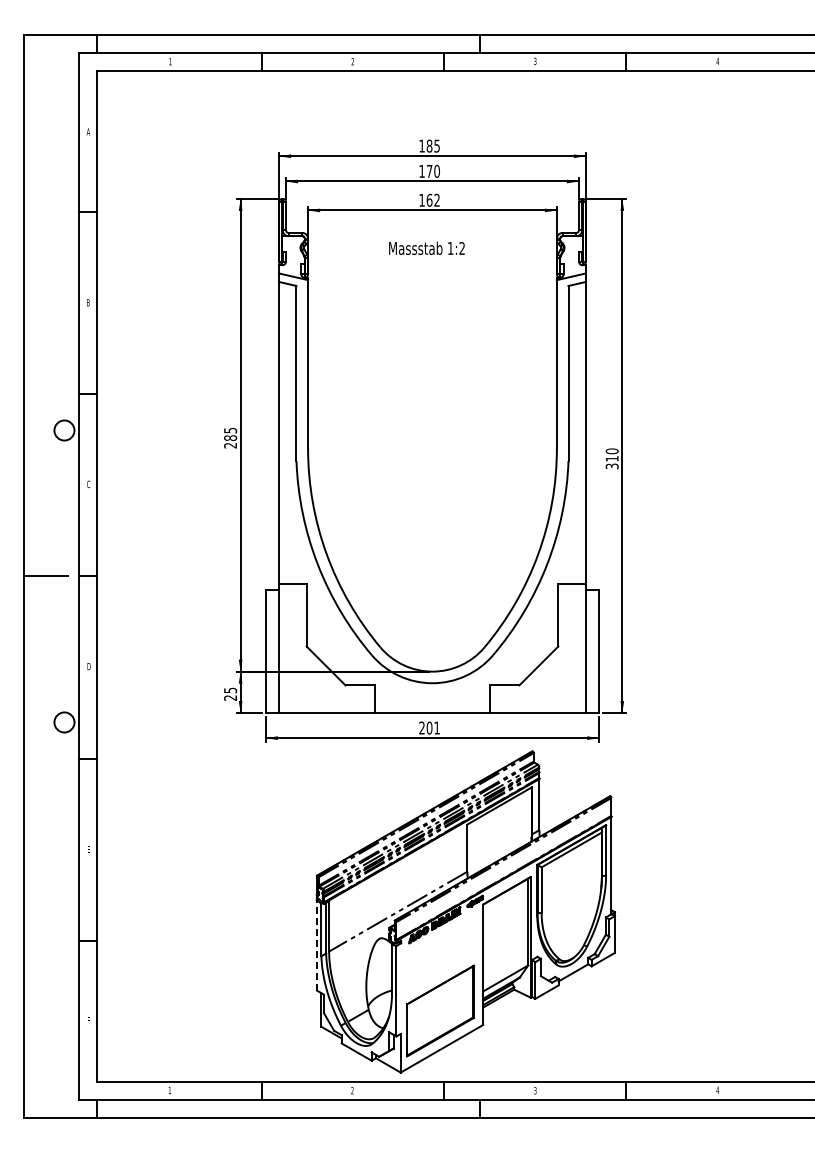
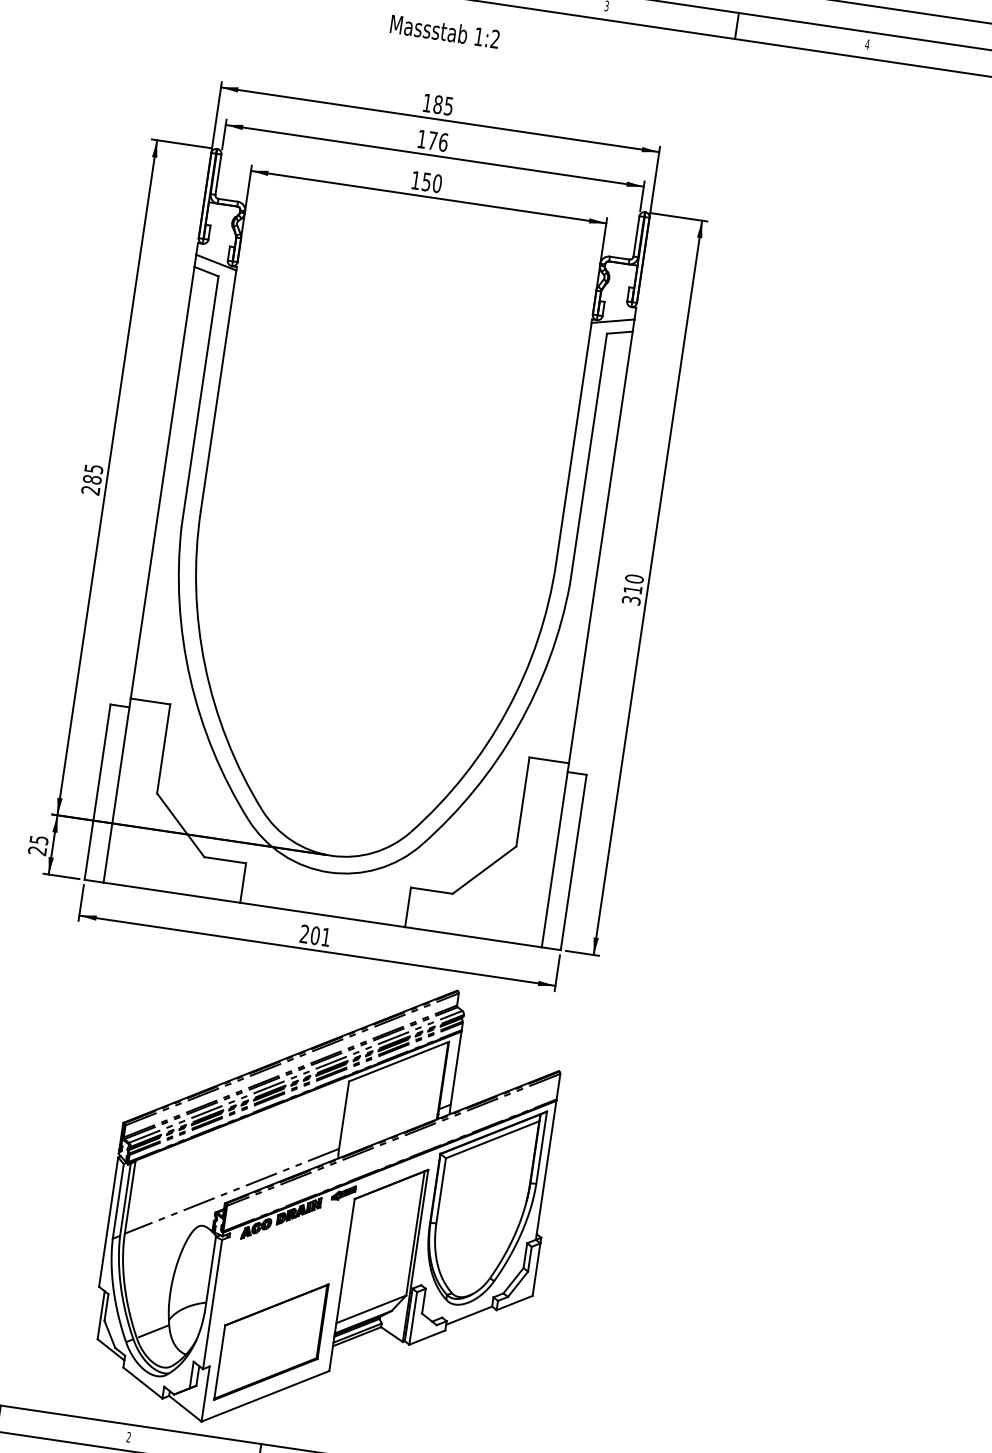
text: (437, 171) -> (444, 142), 170 -> 176
text: (433, 199) -> (432, 181), 162 -> 150
text: (426, 247) -> (444, 30), moved
line: (316, 944) -> (108, 1220), dashed -> solid

